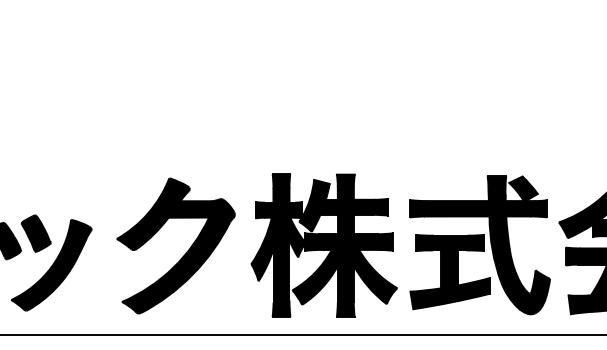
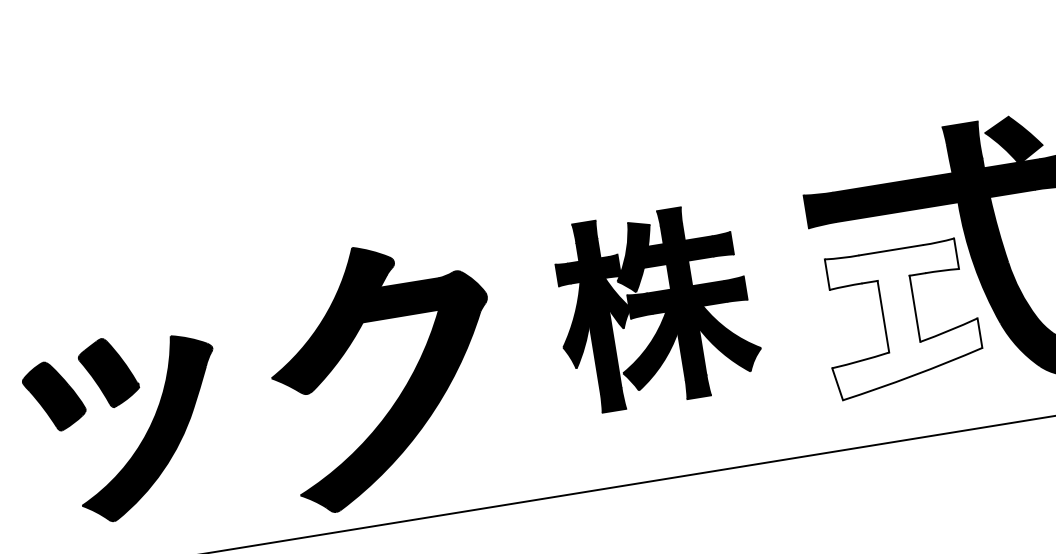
part: (323, 245) -> (654, 307), size x0.7
part: (186, 251) -> (406, 380), moved
fill: (449, 271) -> (899, 318), removed

